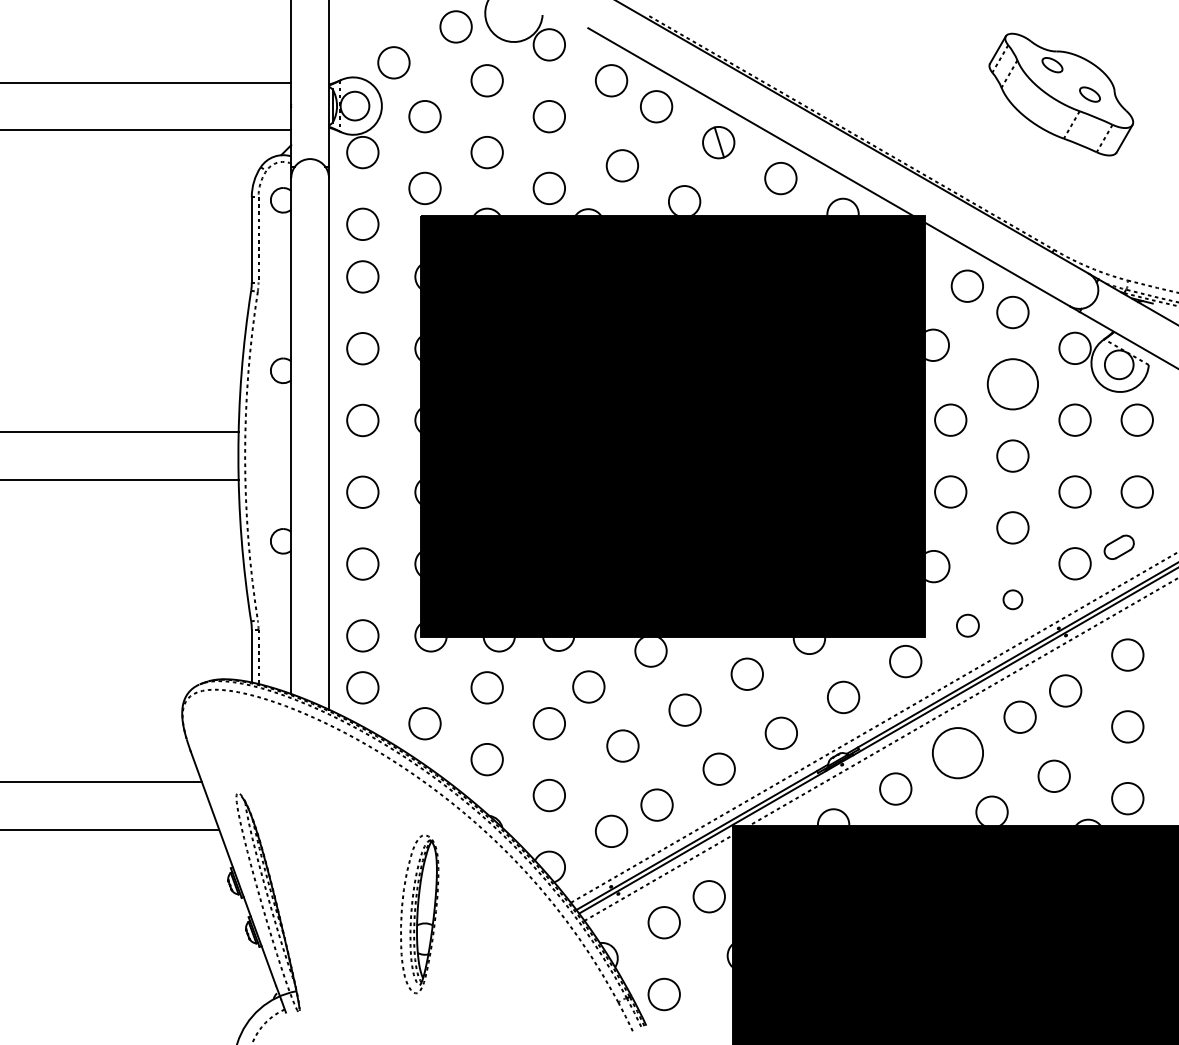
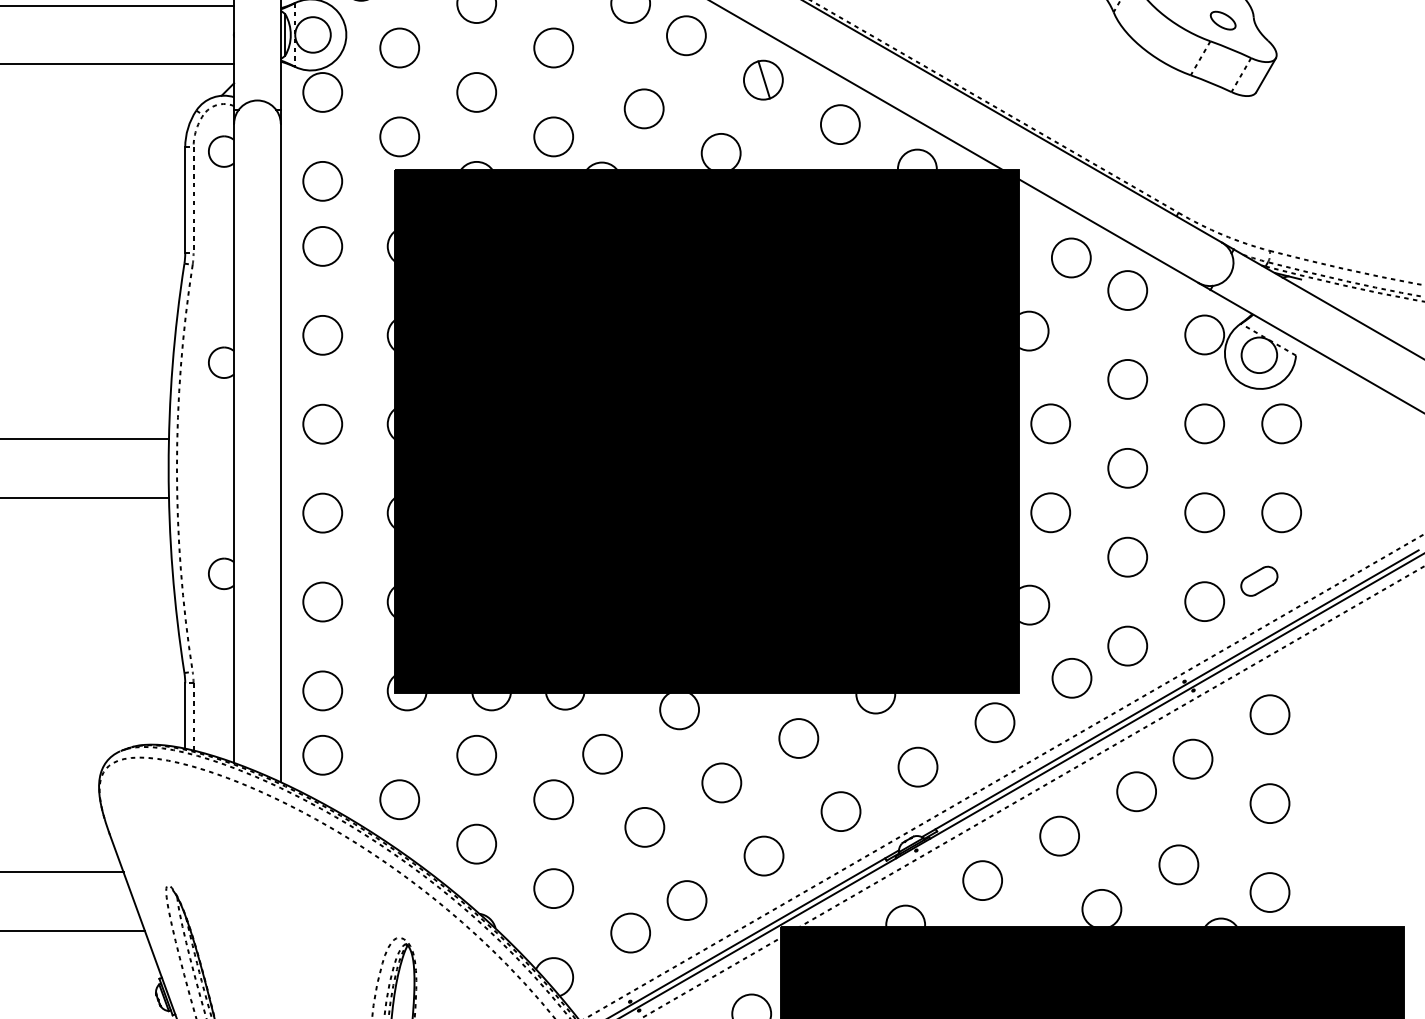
circle: (1012, 384) -> (1127, 379), size x0.62
circle: (1012, 599) -> (1127, 645), size x1.67
circle: (967, 625) -> (1071, 678), size x1.43
circle: (957, 752) -> (1059, 835), size x0.62

